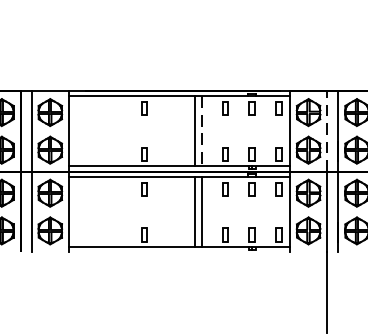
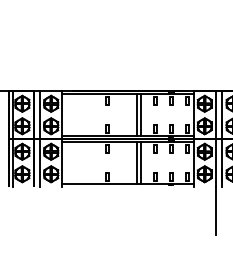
line: (202, 132) -> (141, 115), dashed -> solid
line: (328, 132) -> (216, 115), dashed -> solid

